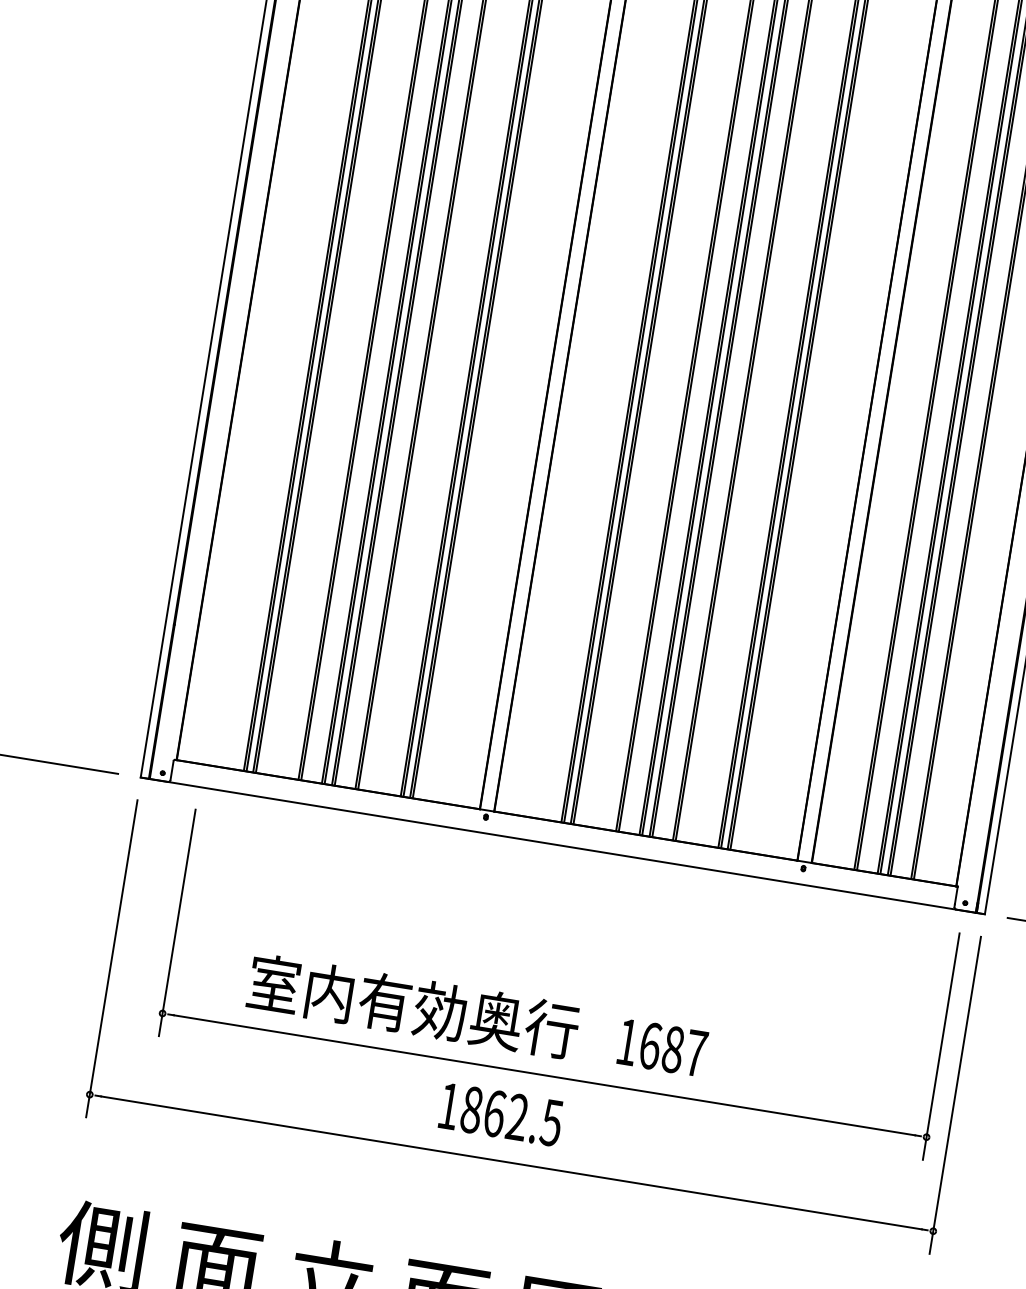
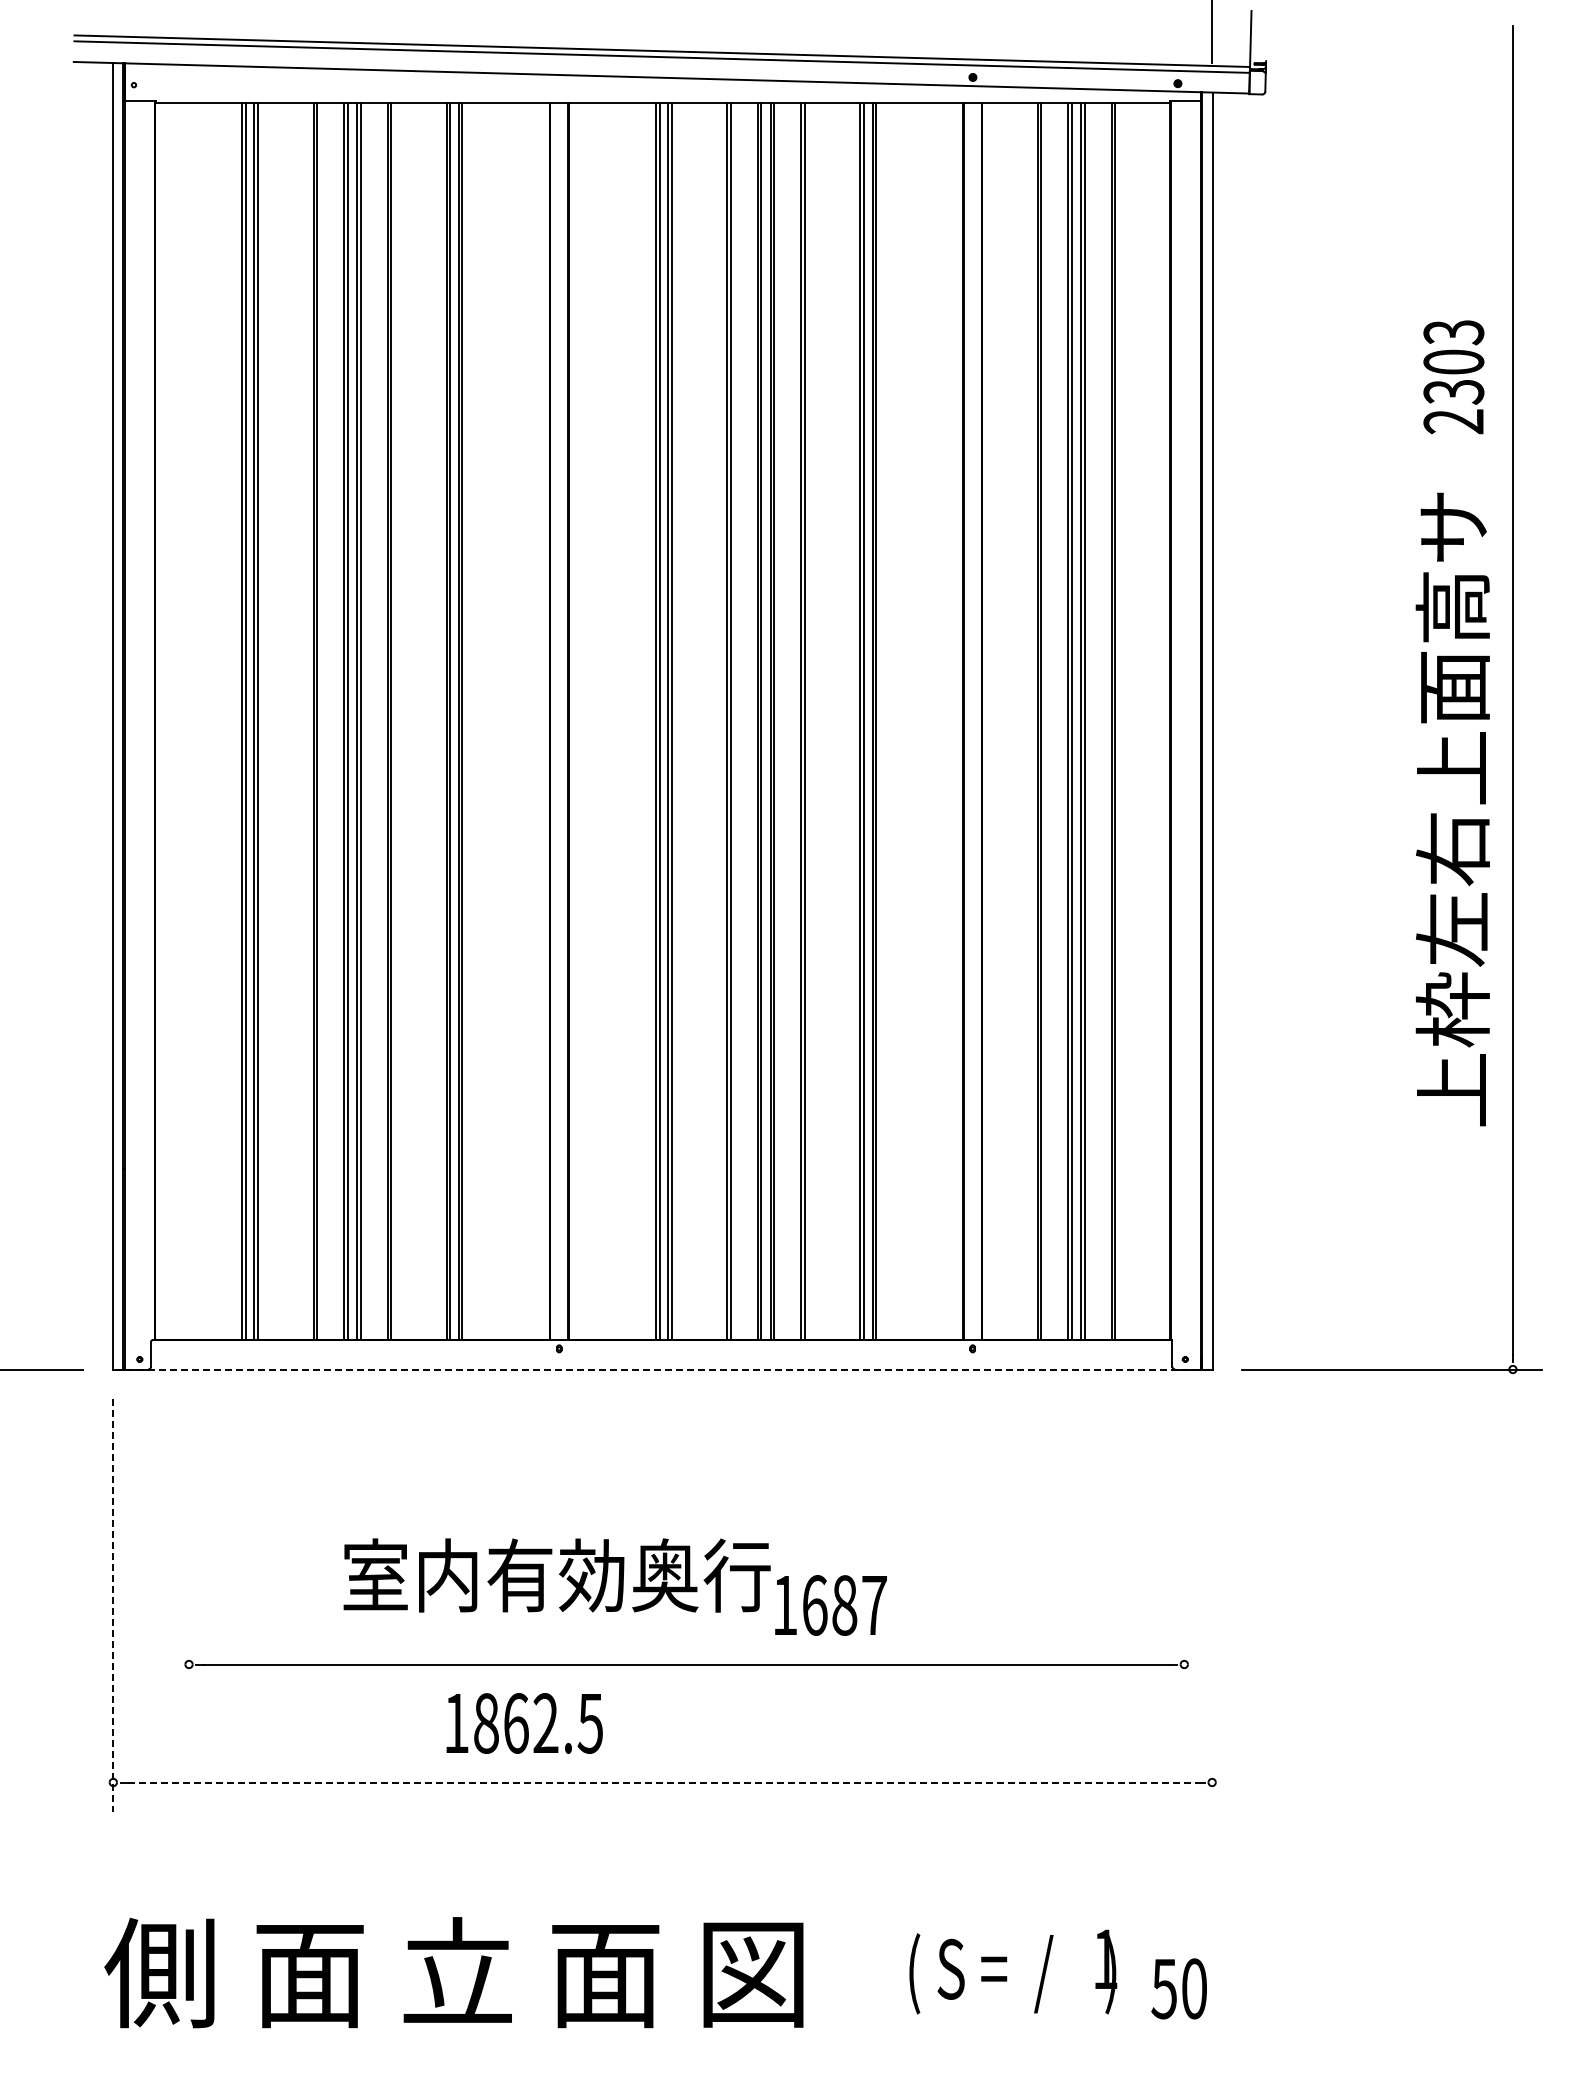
line: (562, 845) -> (662, 1369), solid -> dashed
line: (177, 922) -> (189, 1546), removed
line: (111, 959) -> (113, 1606), solid -> dashed
text: (412, 1006) -> (556, 1575), moved
line: (941, 1046) -> (1184, 1546), removed
line: (955, 1095) -> (1212, 1605), removed
text: (501, 1114) -> (524, 1723), moved
line: (511, 1162) -> (662, 1782), solid -> dashed

